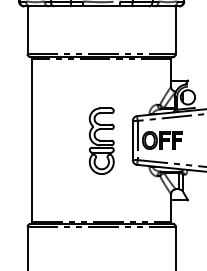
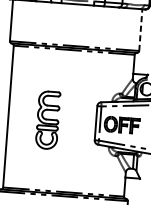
line: (175, 30) -> (140, 30), solid -> dashed
part: (101, 140) -> (47, 119), moved

